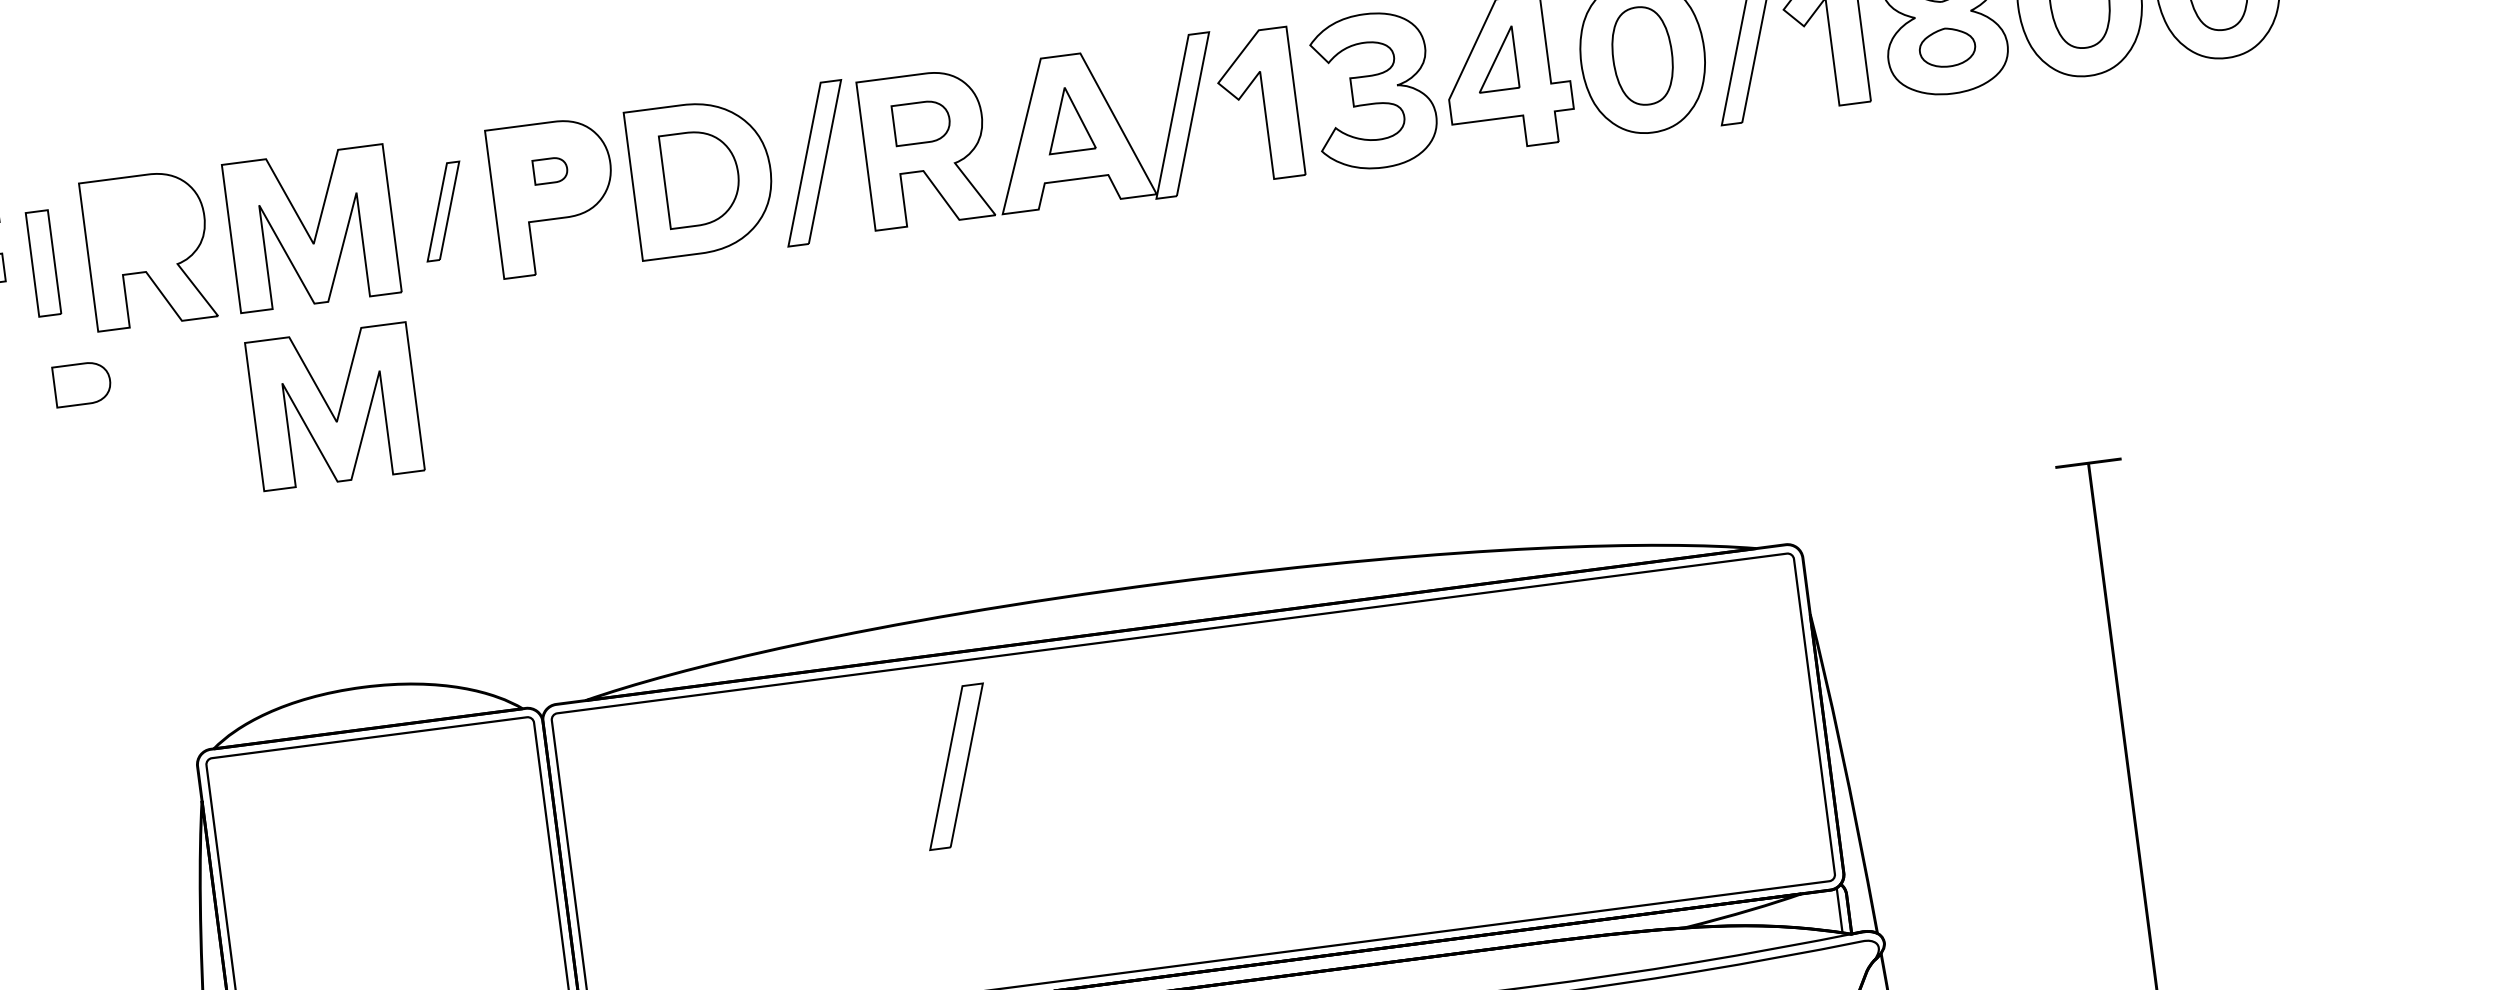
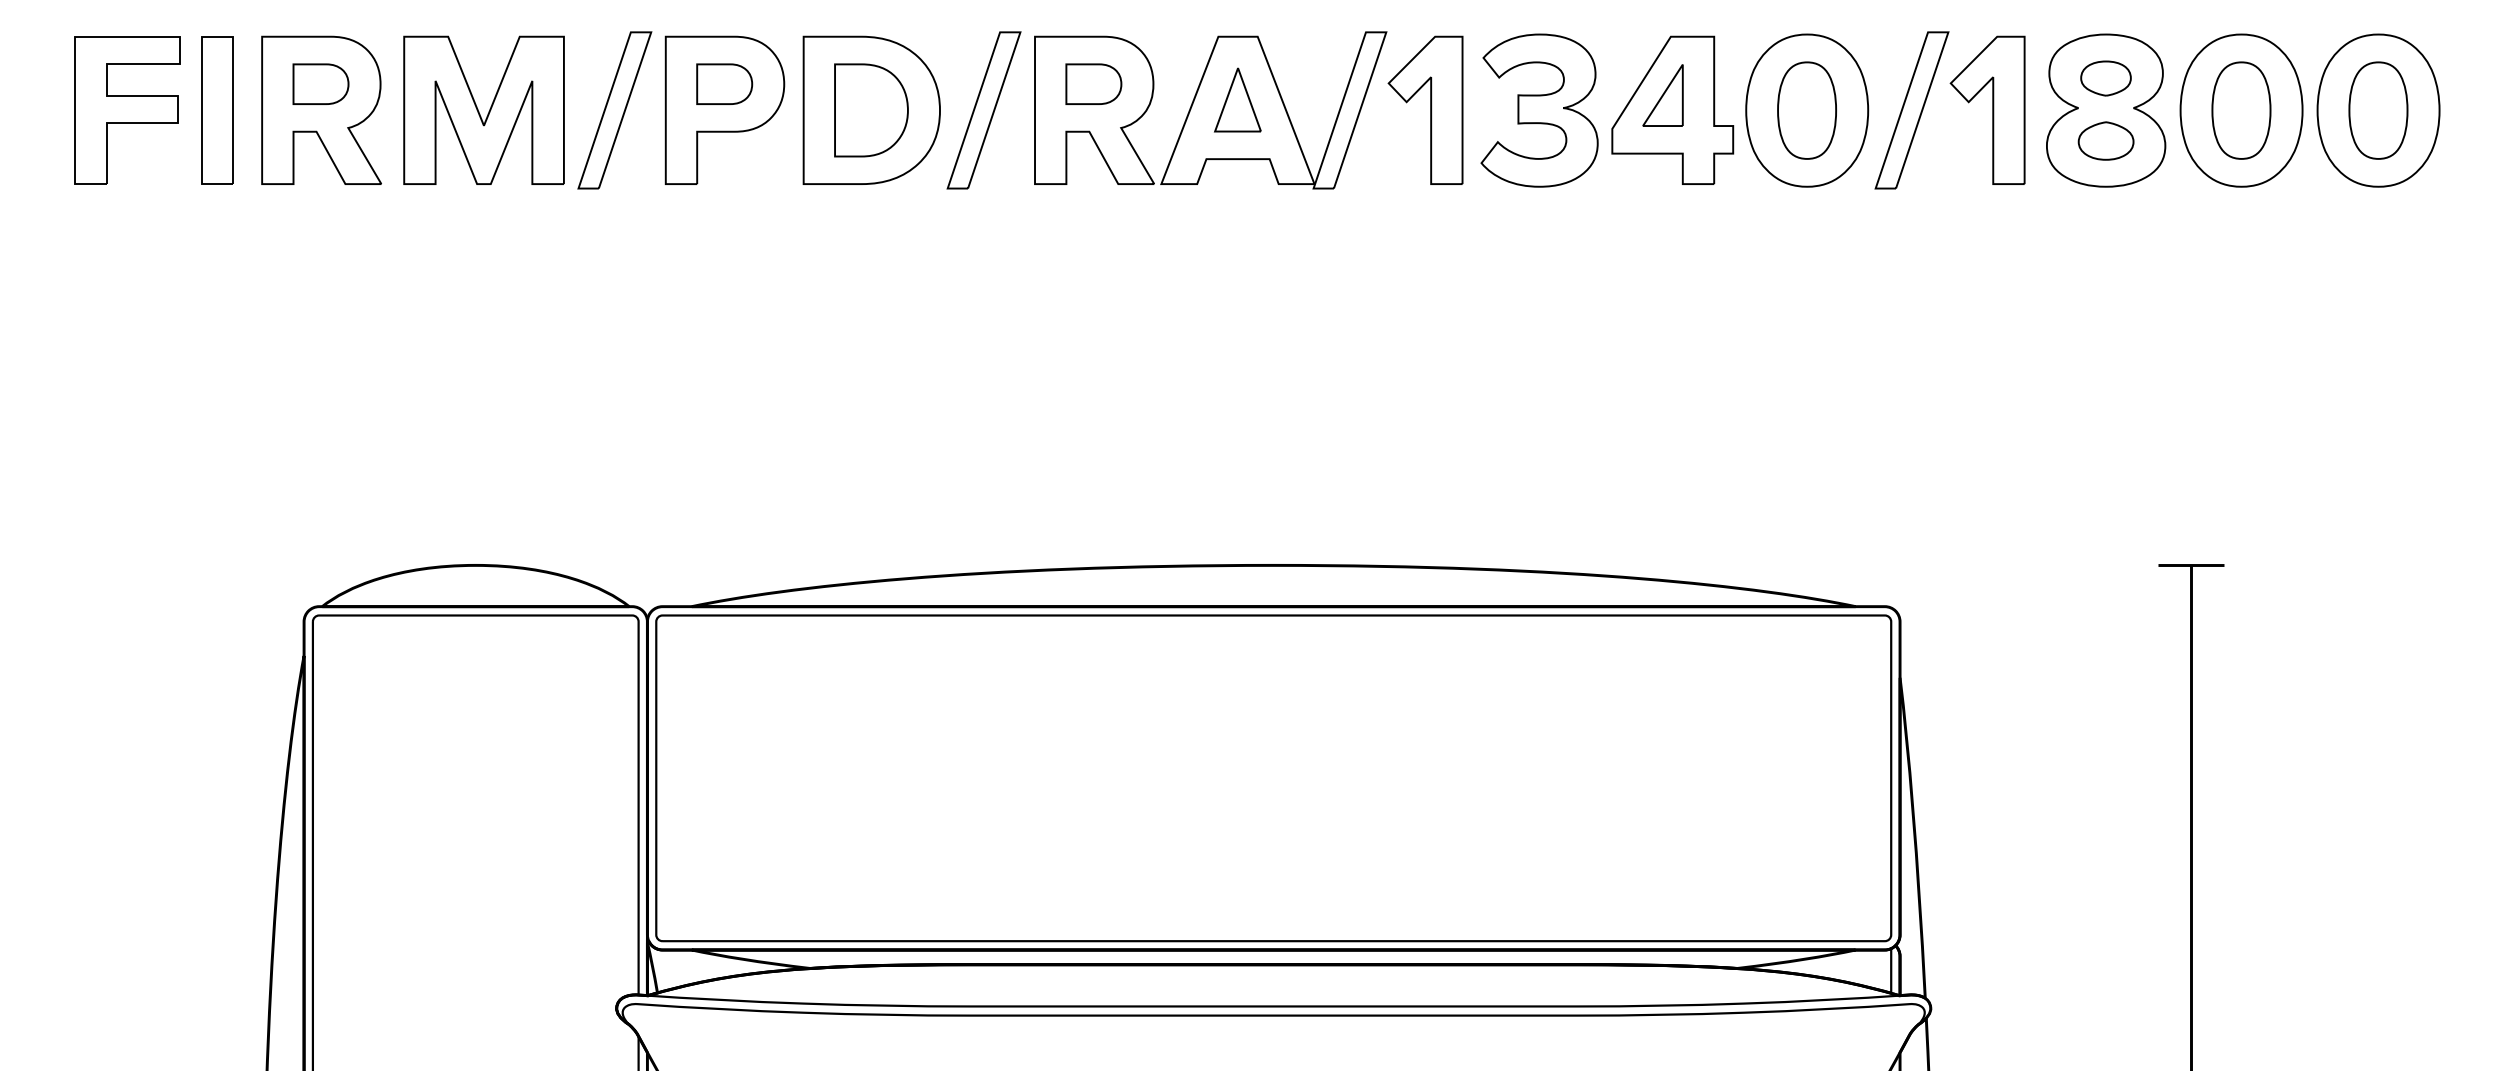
part: (550, 170) -> (724, 83), size x1.67
part: (443, 211) -> (614, 110), size x1.67
part: (43, 263) -> (217, 110), size x1.43
part: (81, 383) -> (320, 83), moved
part: (334, 405) -> (483, 286), removed
part: (955, 766) -> (1045, 718), removed

